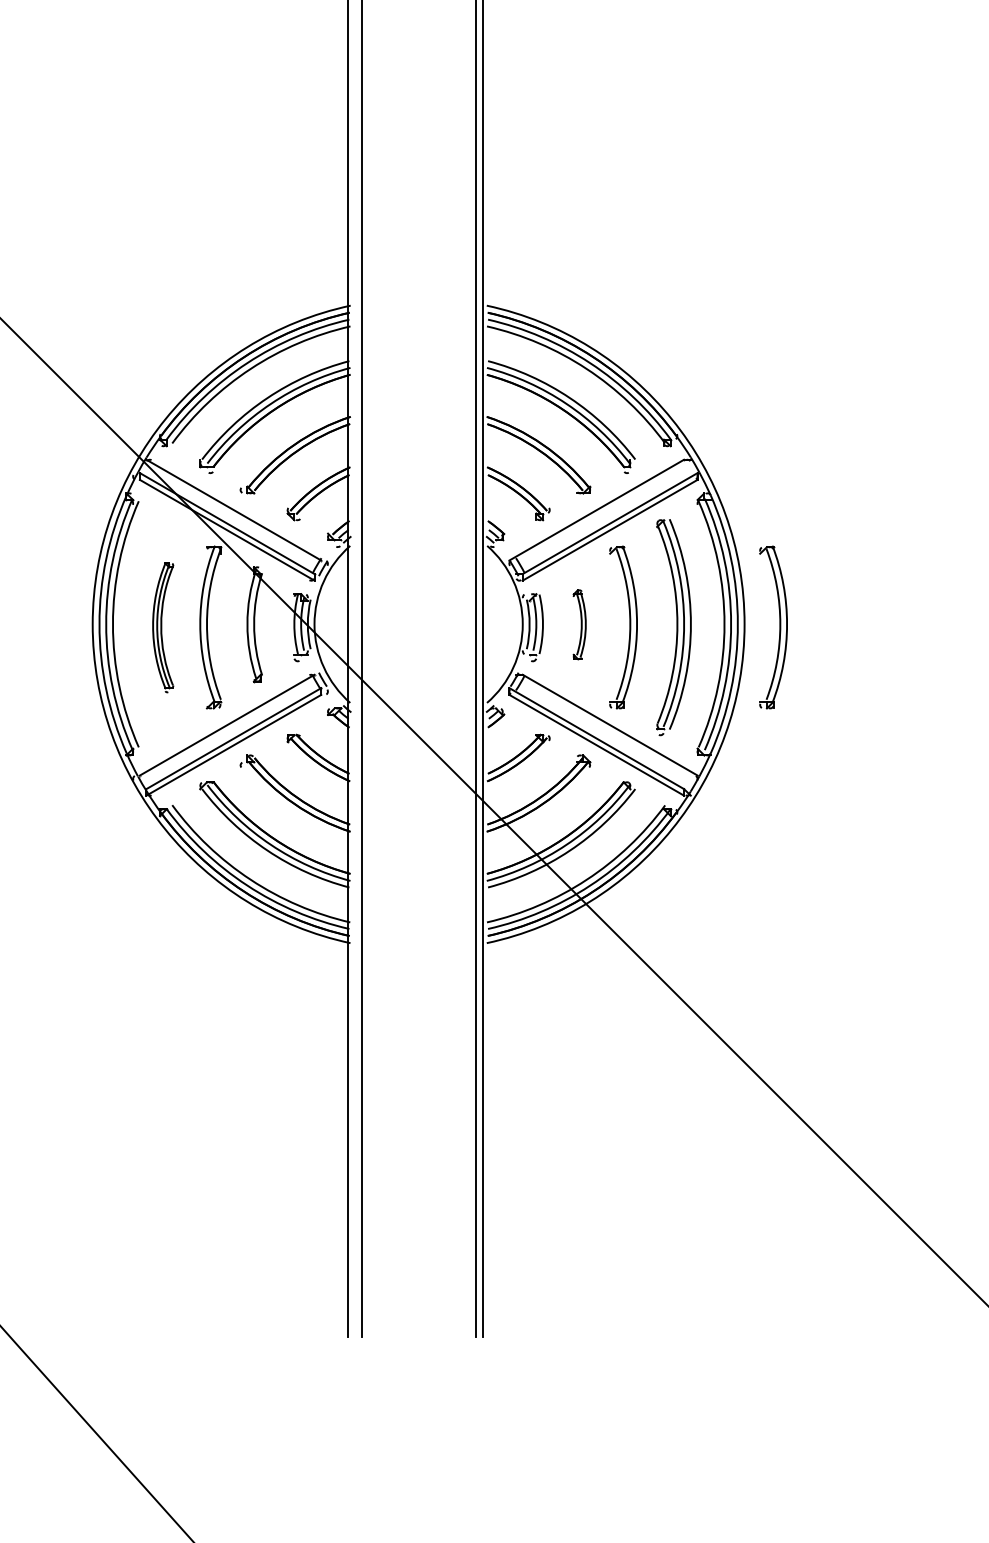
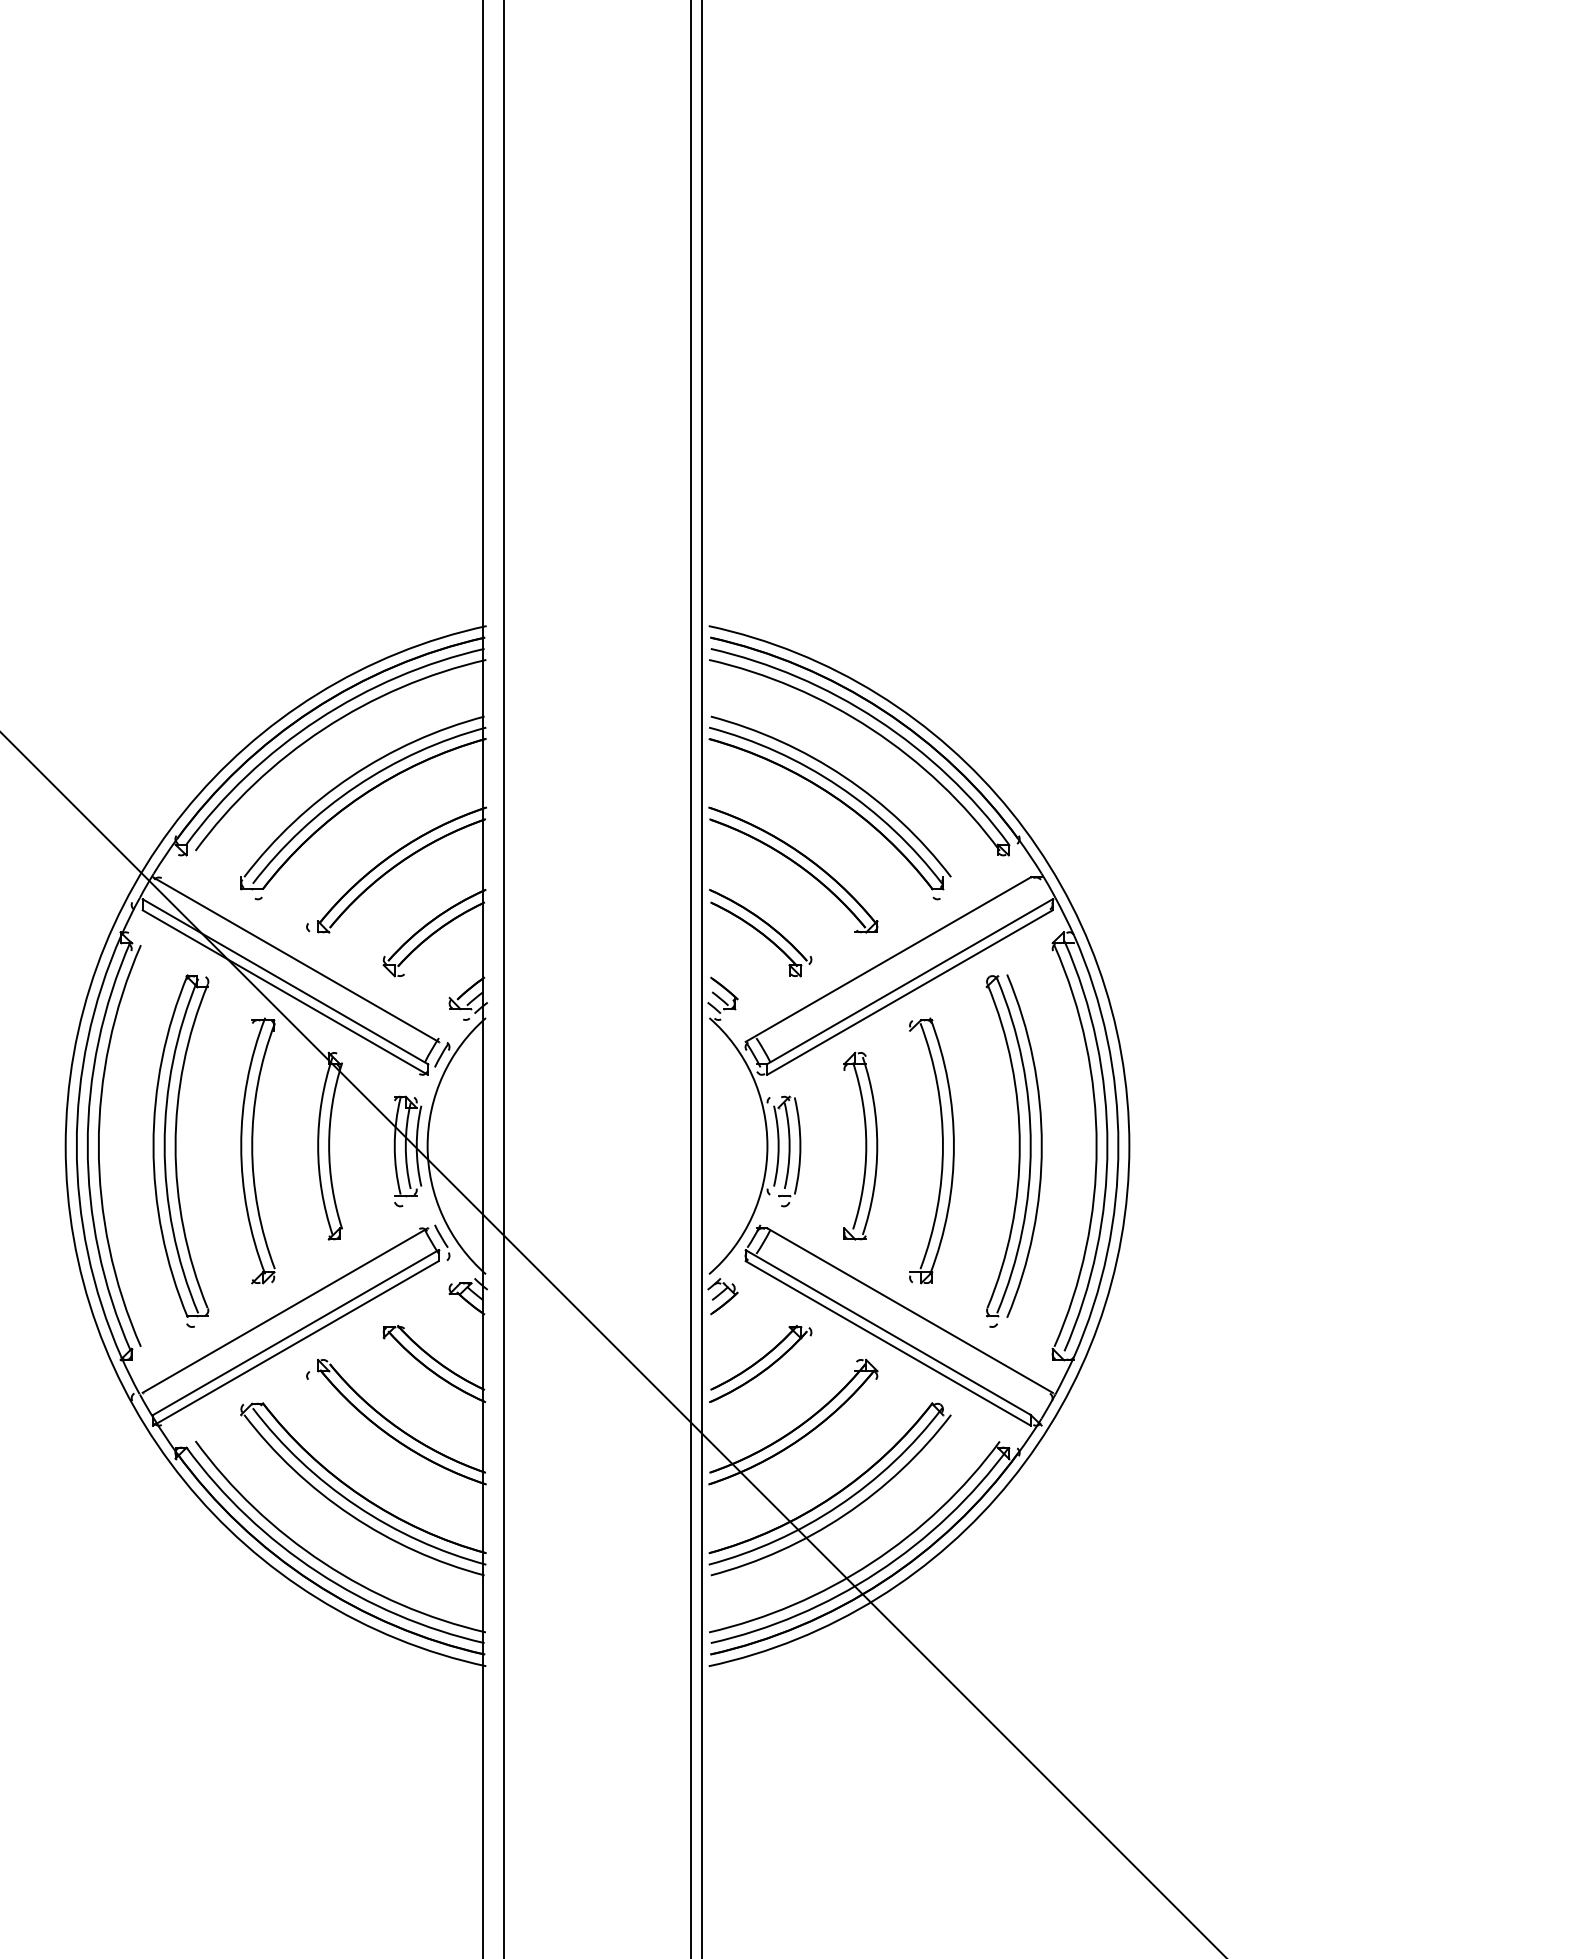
part: (579, 624) -> (860, 1146), size x1.67
part: (162, 627) -> (179, 1151), size x1.67
part: (773, 627) -> (1176, 1151), removed

